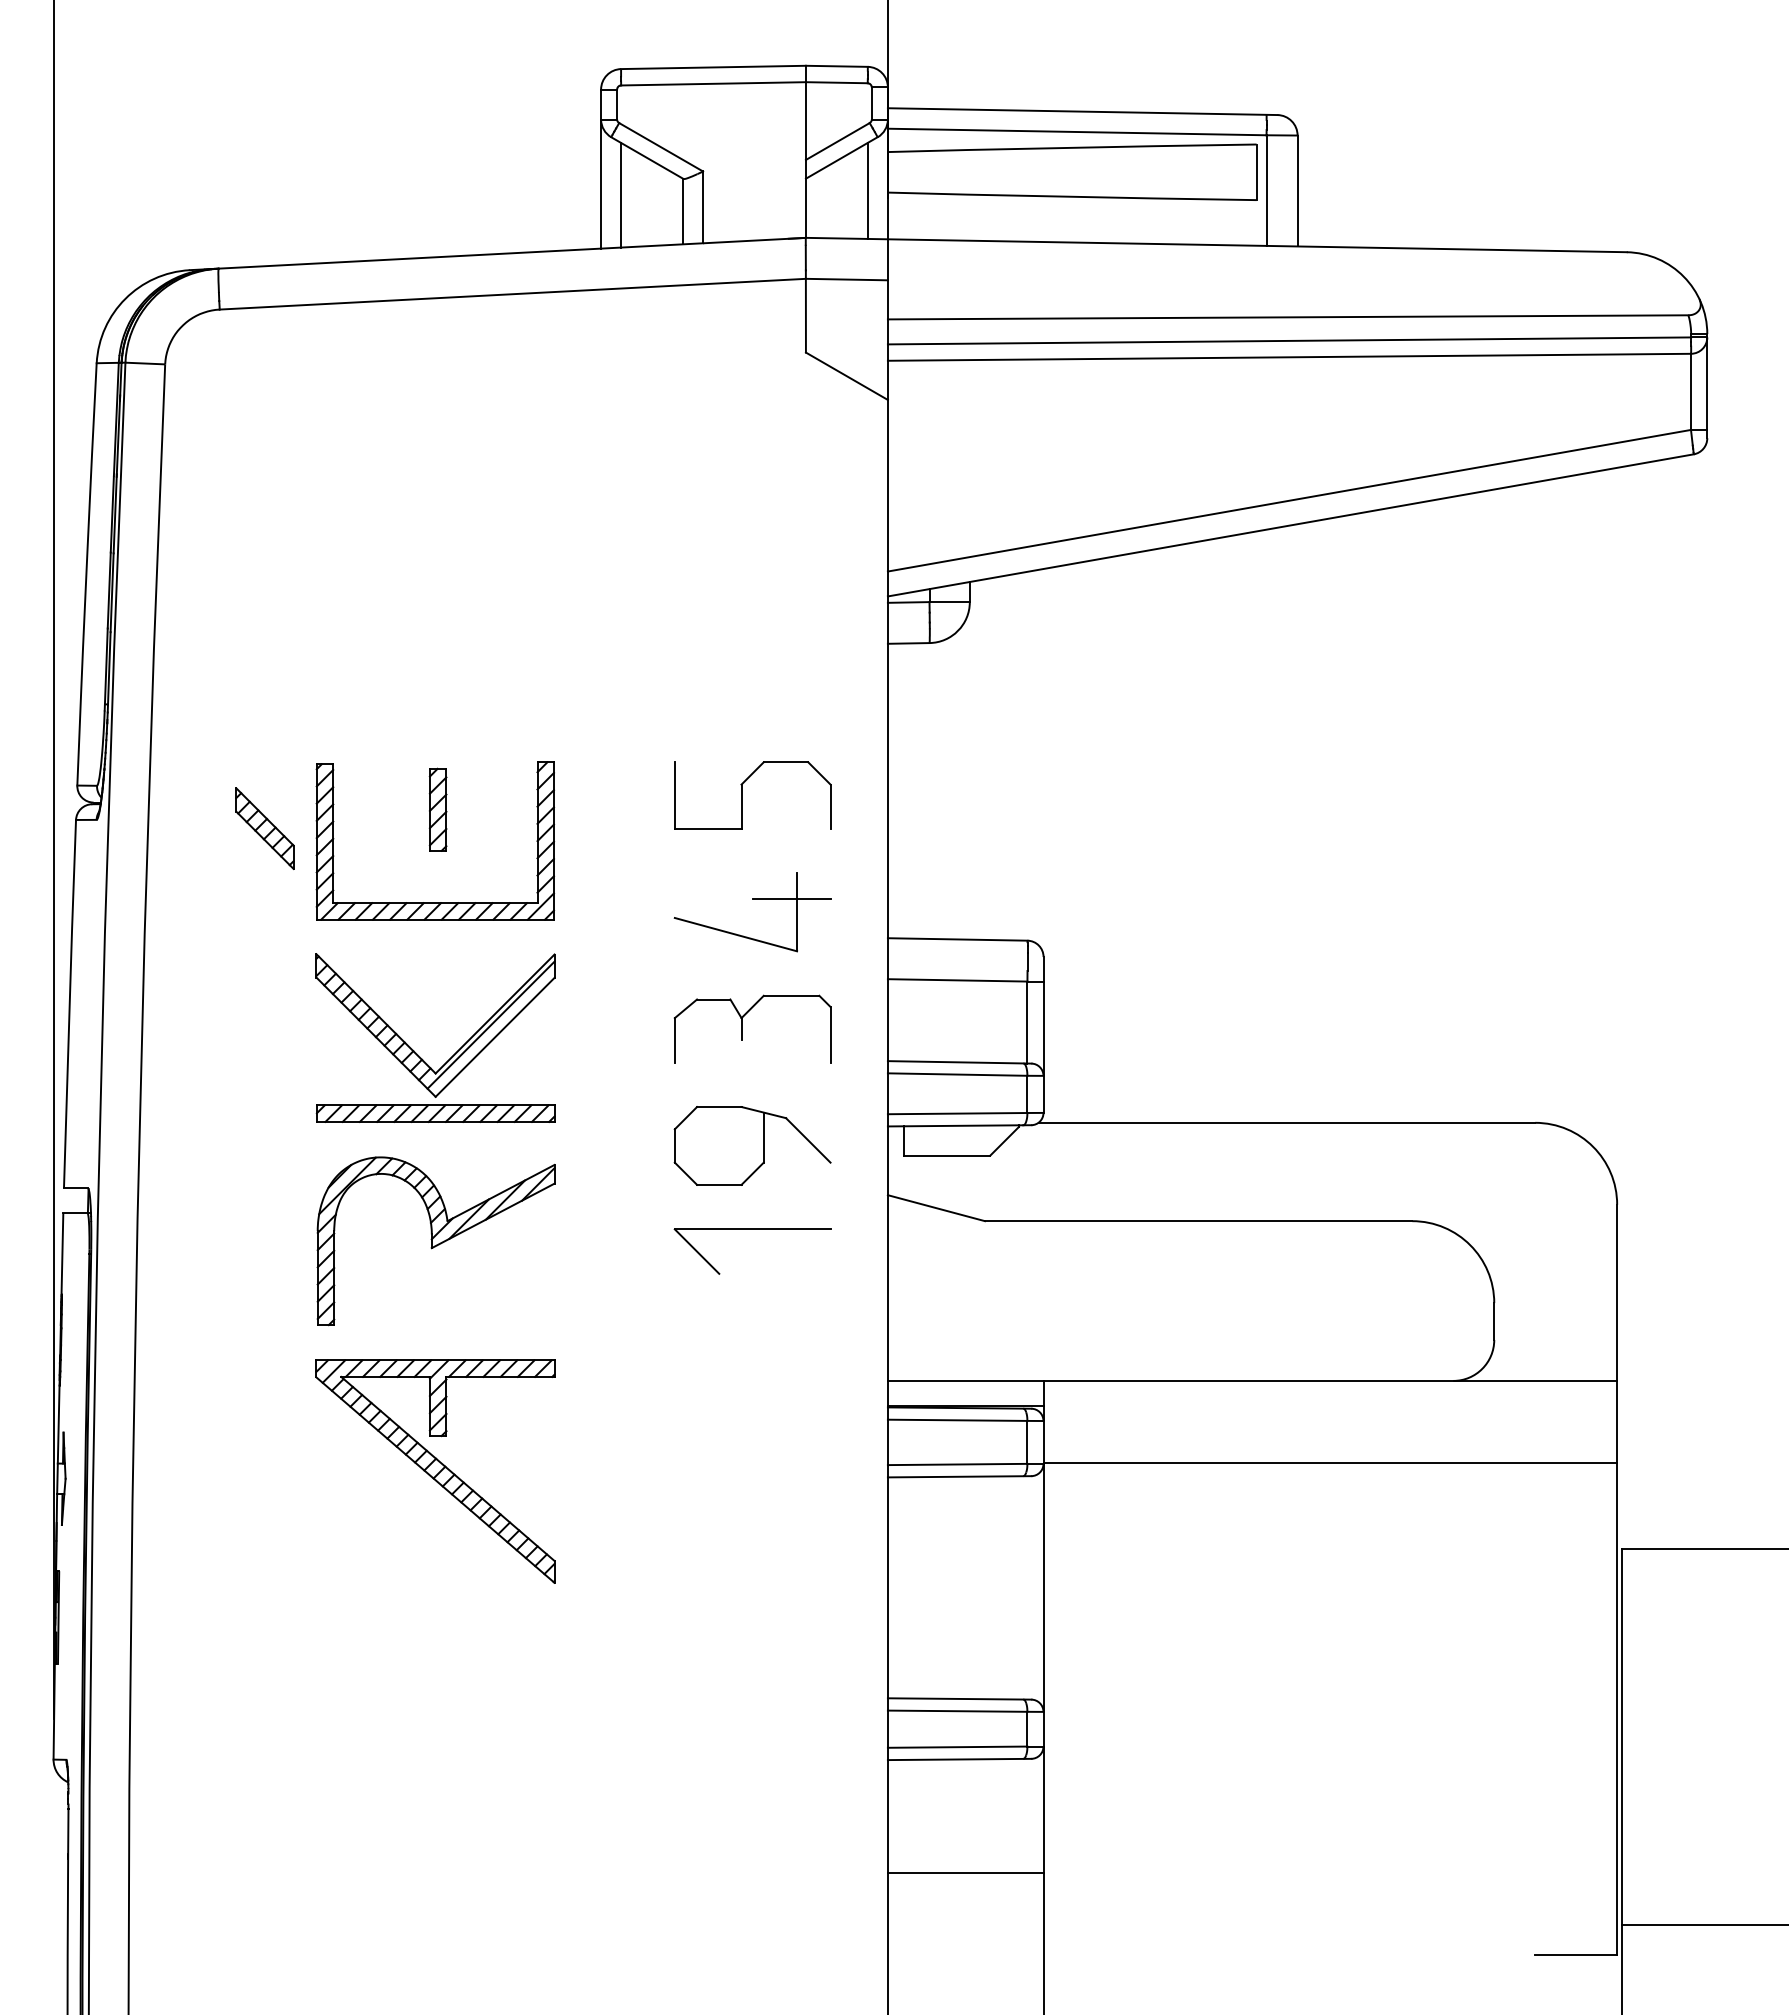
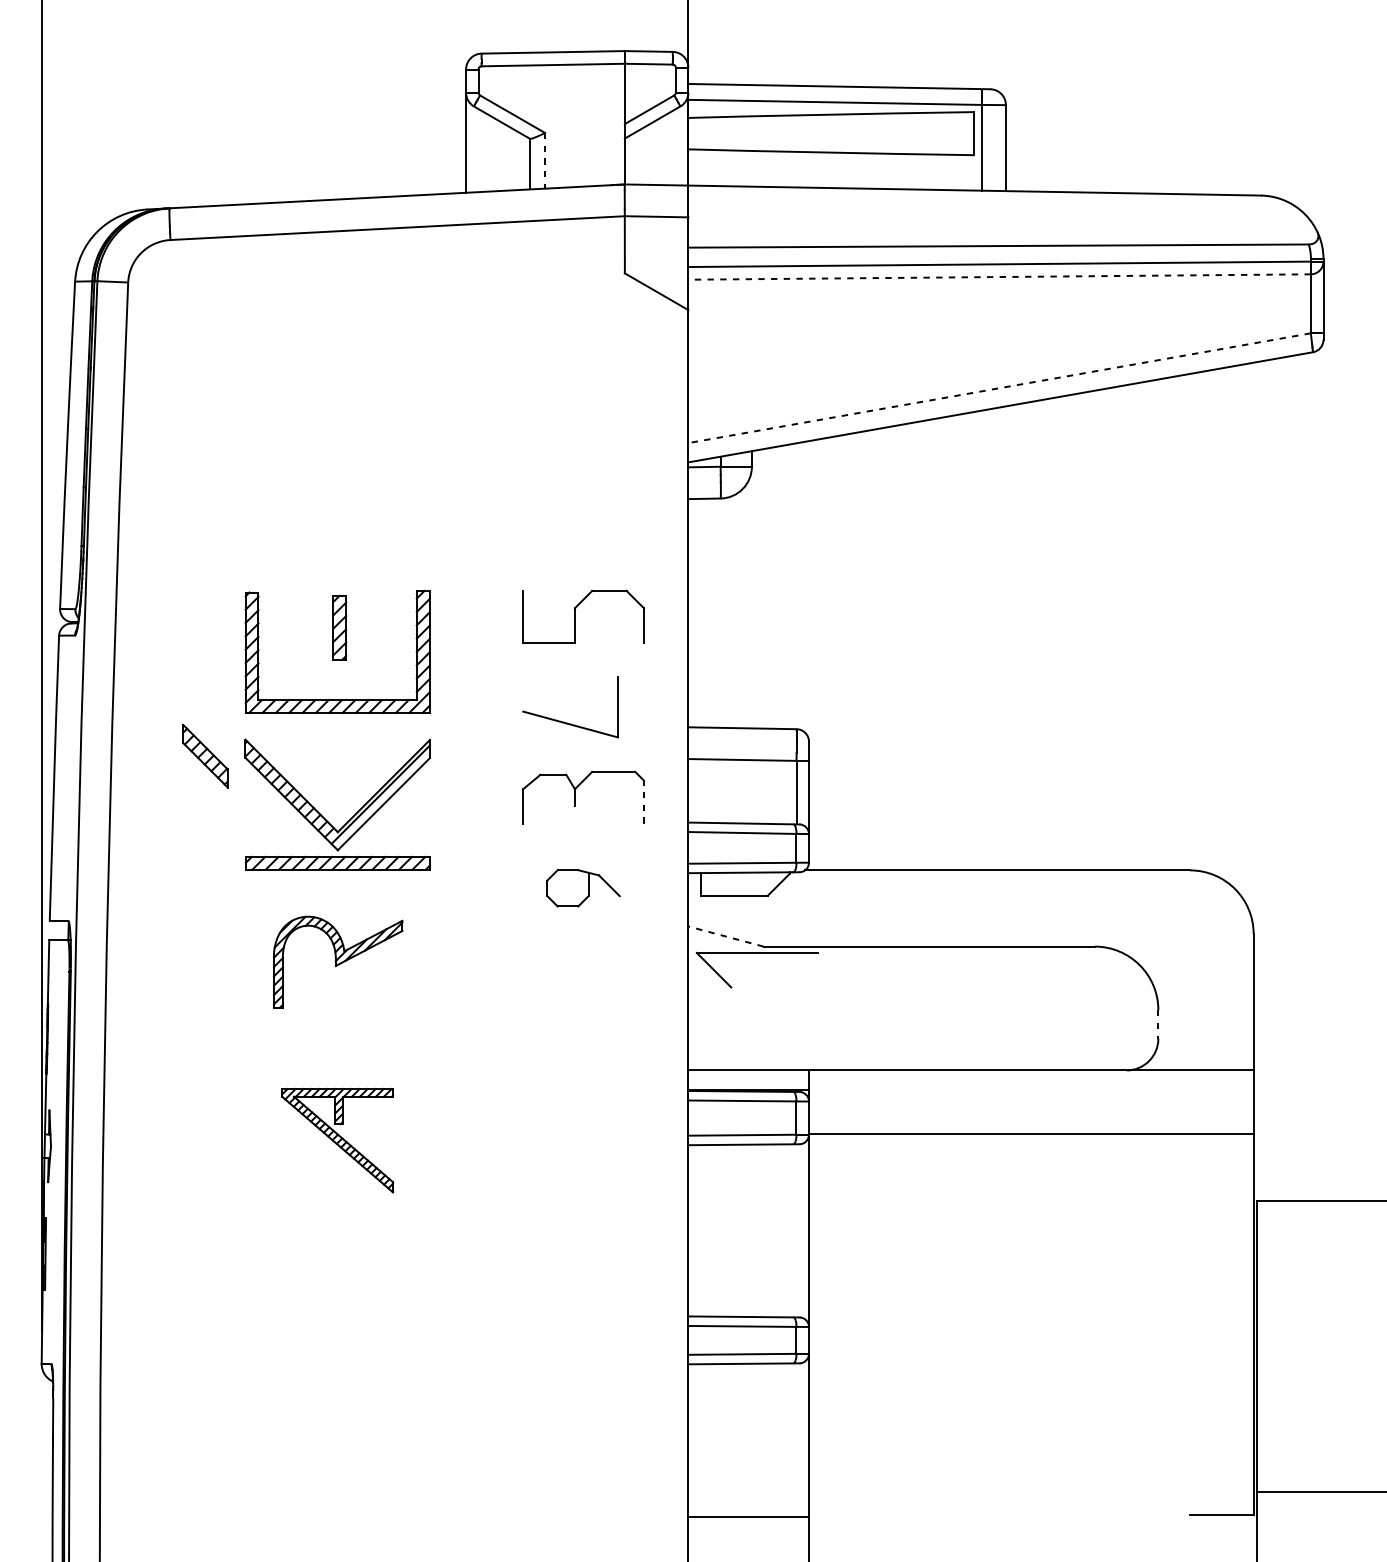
line: (867, 190) -> (672, 147), removed
line: (621, 194) -> (481, 150), removed
line: (703, 207) -> (545, 160), solid -> dashed
line: (1289, 357) -> (999, 277), solid -> dashed
line: (1289, 500) -> (999, 388), solid -> dashed
part: (264, 828) -> (205, 756), moved
line: (791, 899) -> (613, 697), removed
line: (830, 1034) -> (643, 801), solid -> dashed
part: (752, 1145) -> (583, 887), size x0.6
line: (935, 1208) -> (725, 936), solid -> dashed
part: (752, 1229) -> (757, 953), moved
part: (435, 1241) -> (337, 962), size x0.7
line: (1494, 1322) -> (1158, 1025), solid -> dashed
part: (435, 1471) -> (337, 1140), size x0.6
line: (965, 1872) -> (748, 1516), moved

